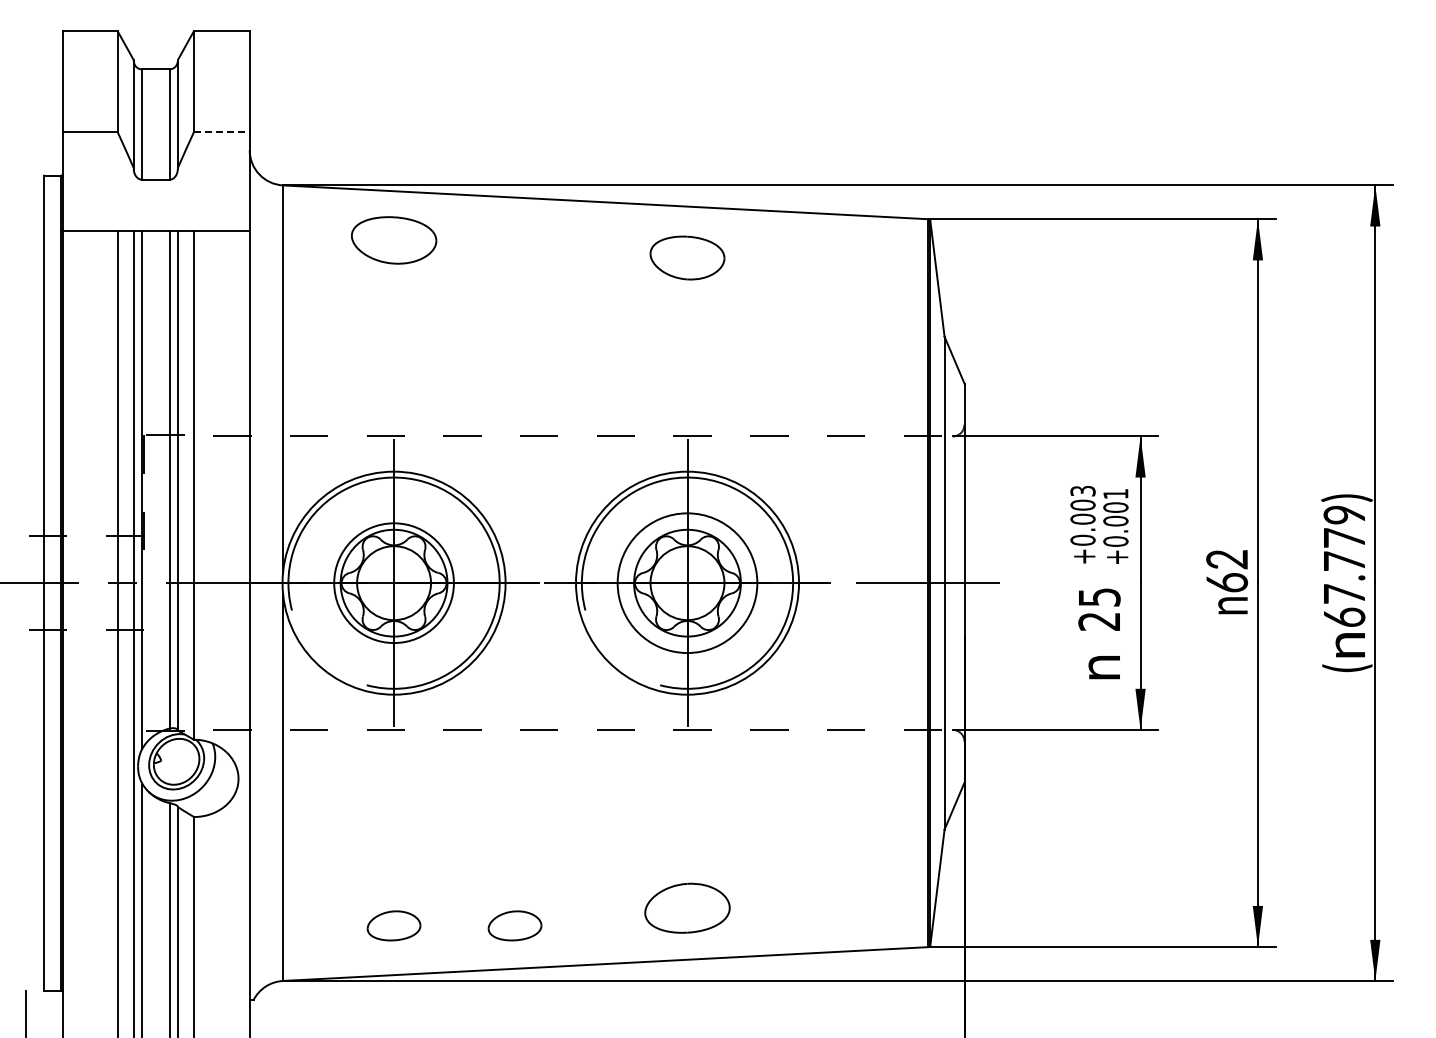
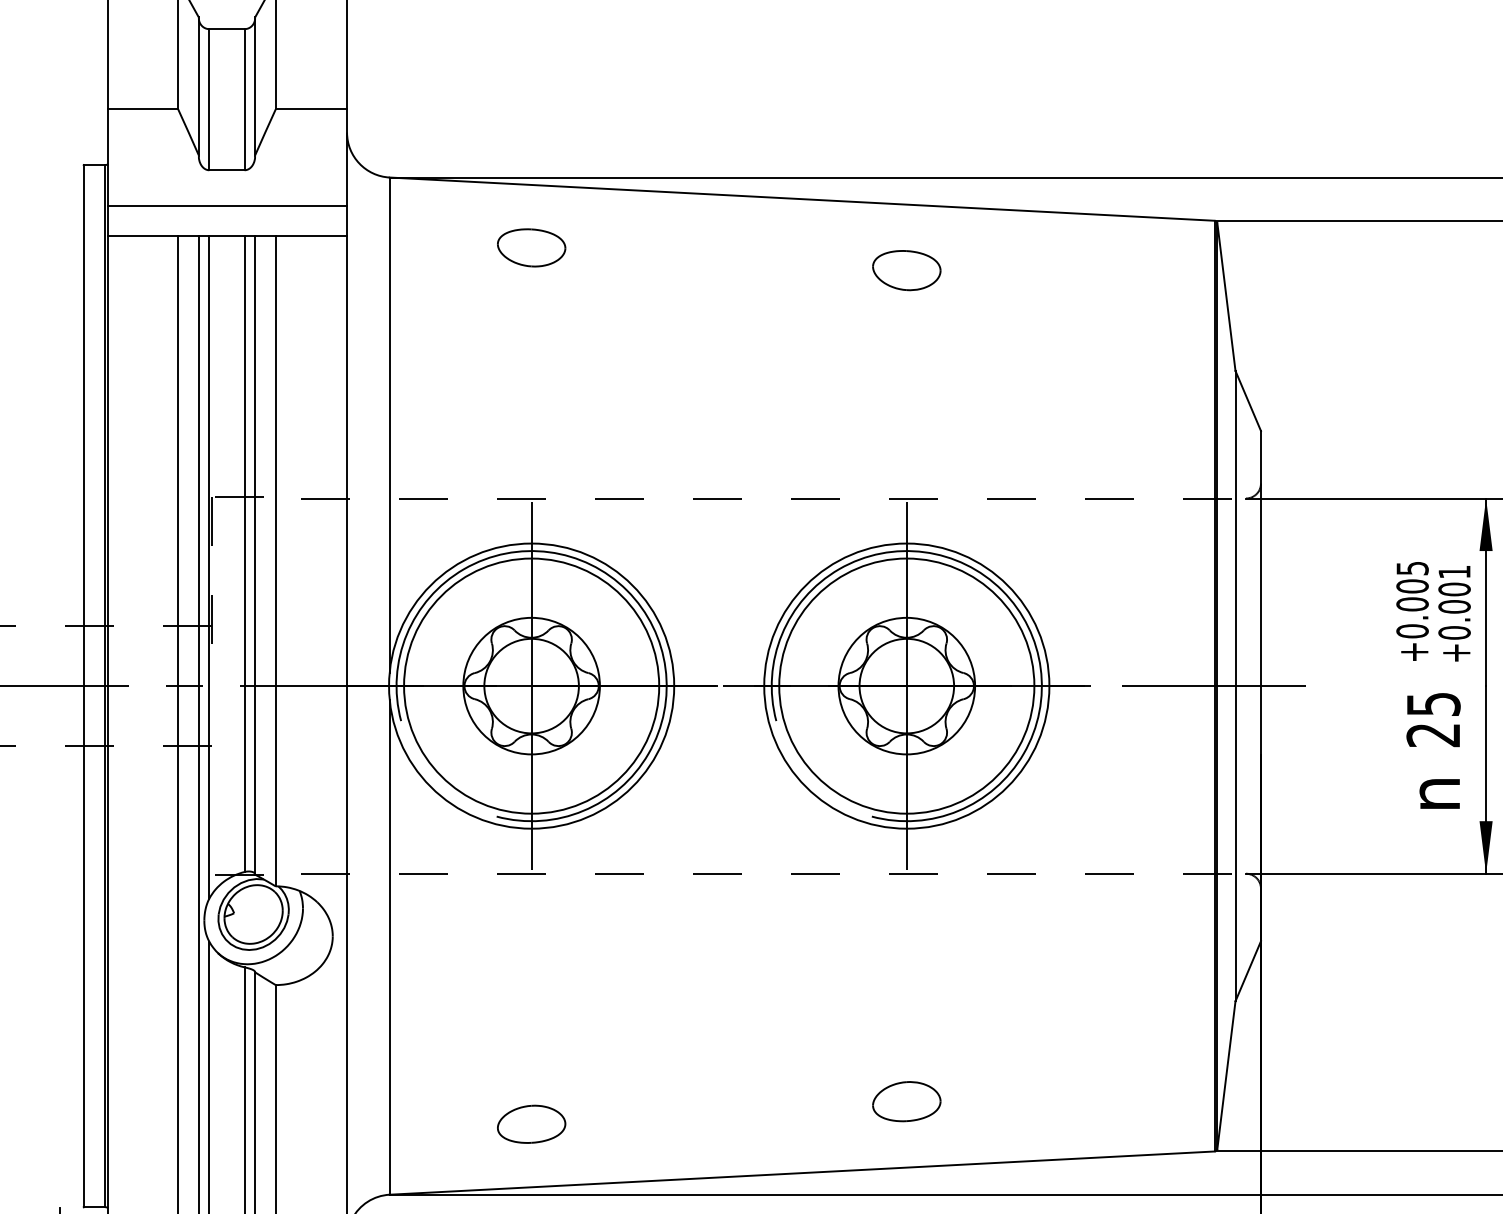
line: (221, 132) -> (310, 109), dashed -> solid
line: (156, 207) -> (227, 205), added
part: (393, 240) -> (530, 247), size x0.62
part: (687, 258) -> (906, 270), size x0.71
text: (1082, 490) -> (1411, 567), +0.003 -> +0.005
circle: (393, 582) -> (530, 685), size x1.67
circle: (687, 582) -> (906, 685), size x1.43
part: (687, 907) -> (906, 1100), size x0.62
part: (514, 925) -> (685, 1123), removed

